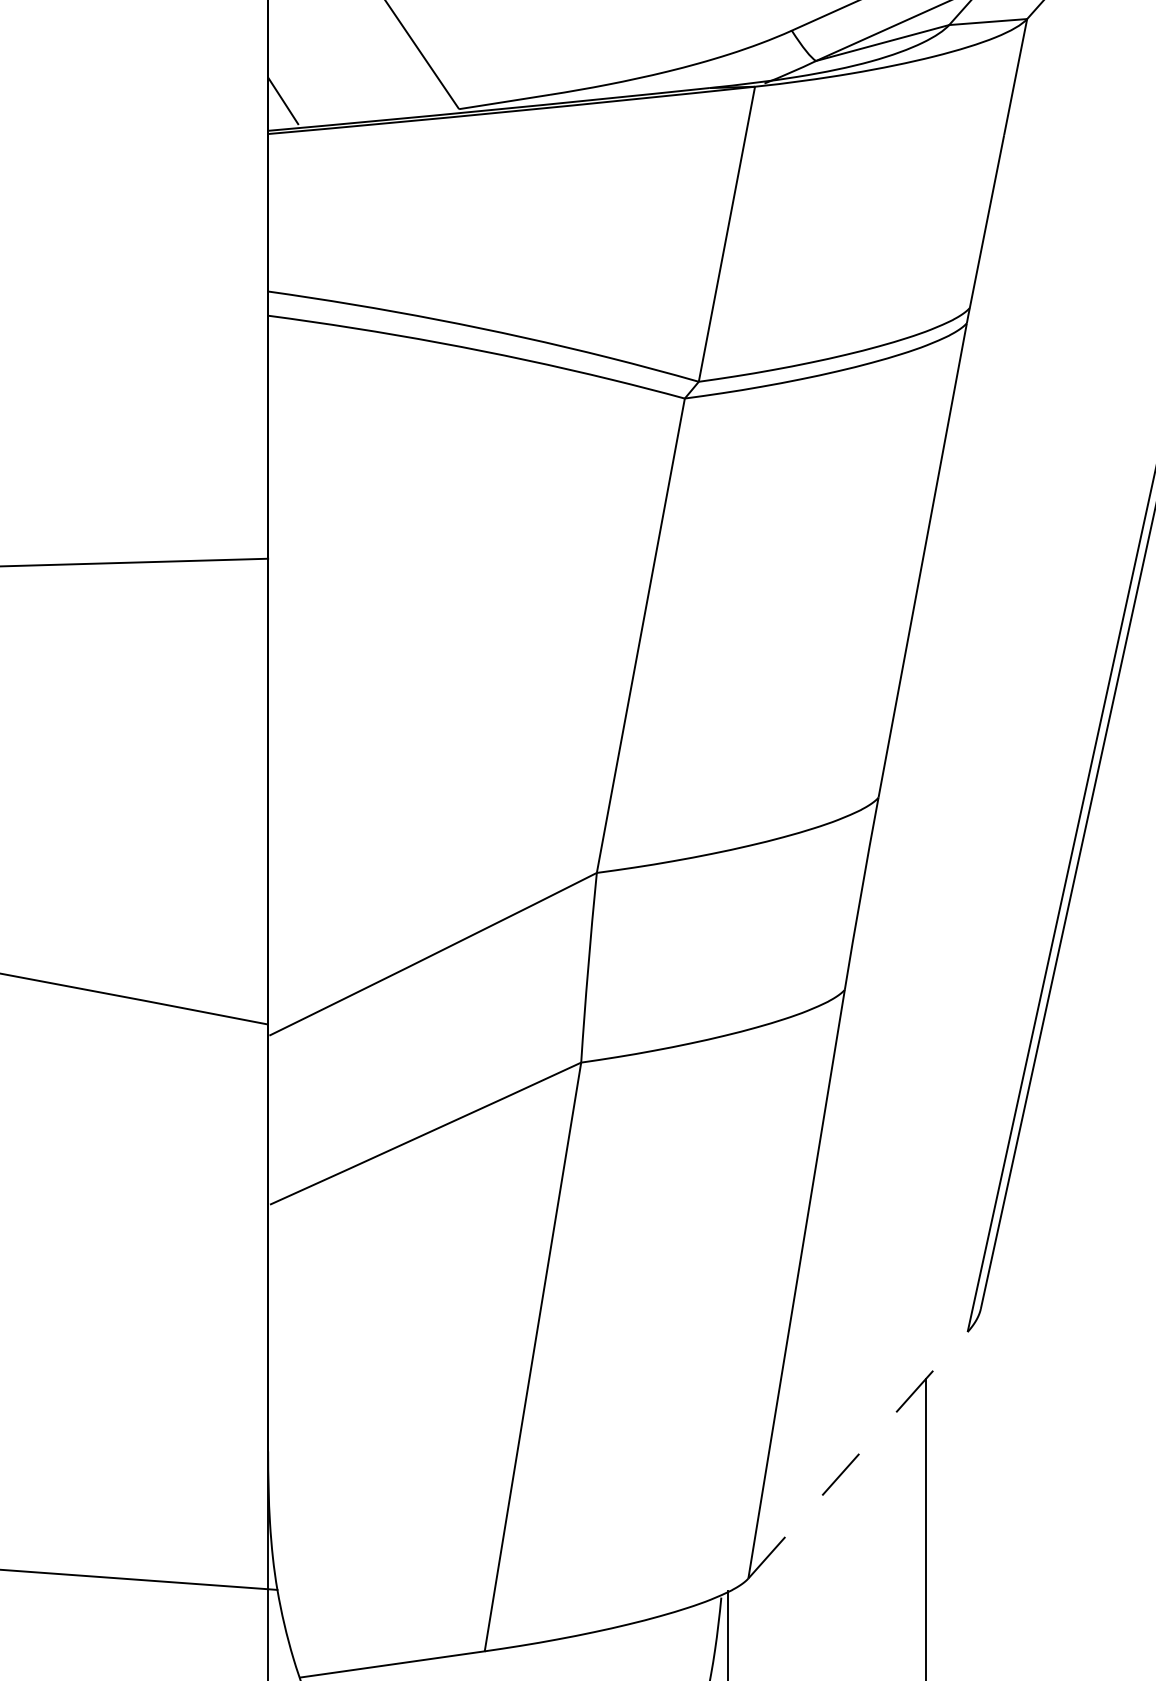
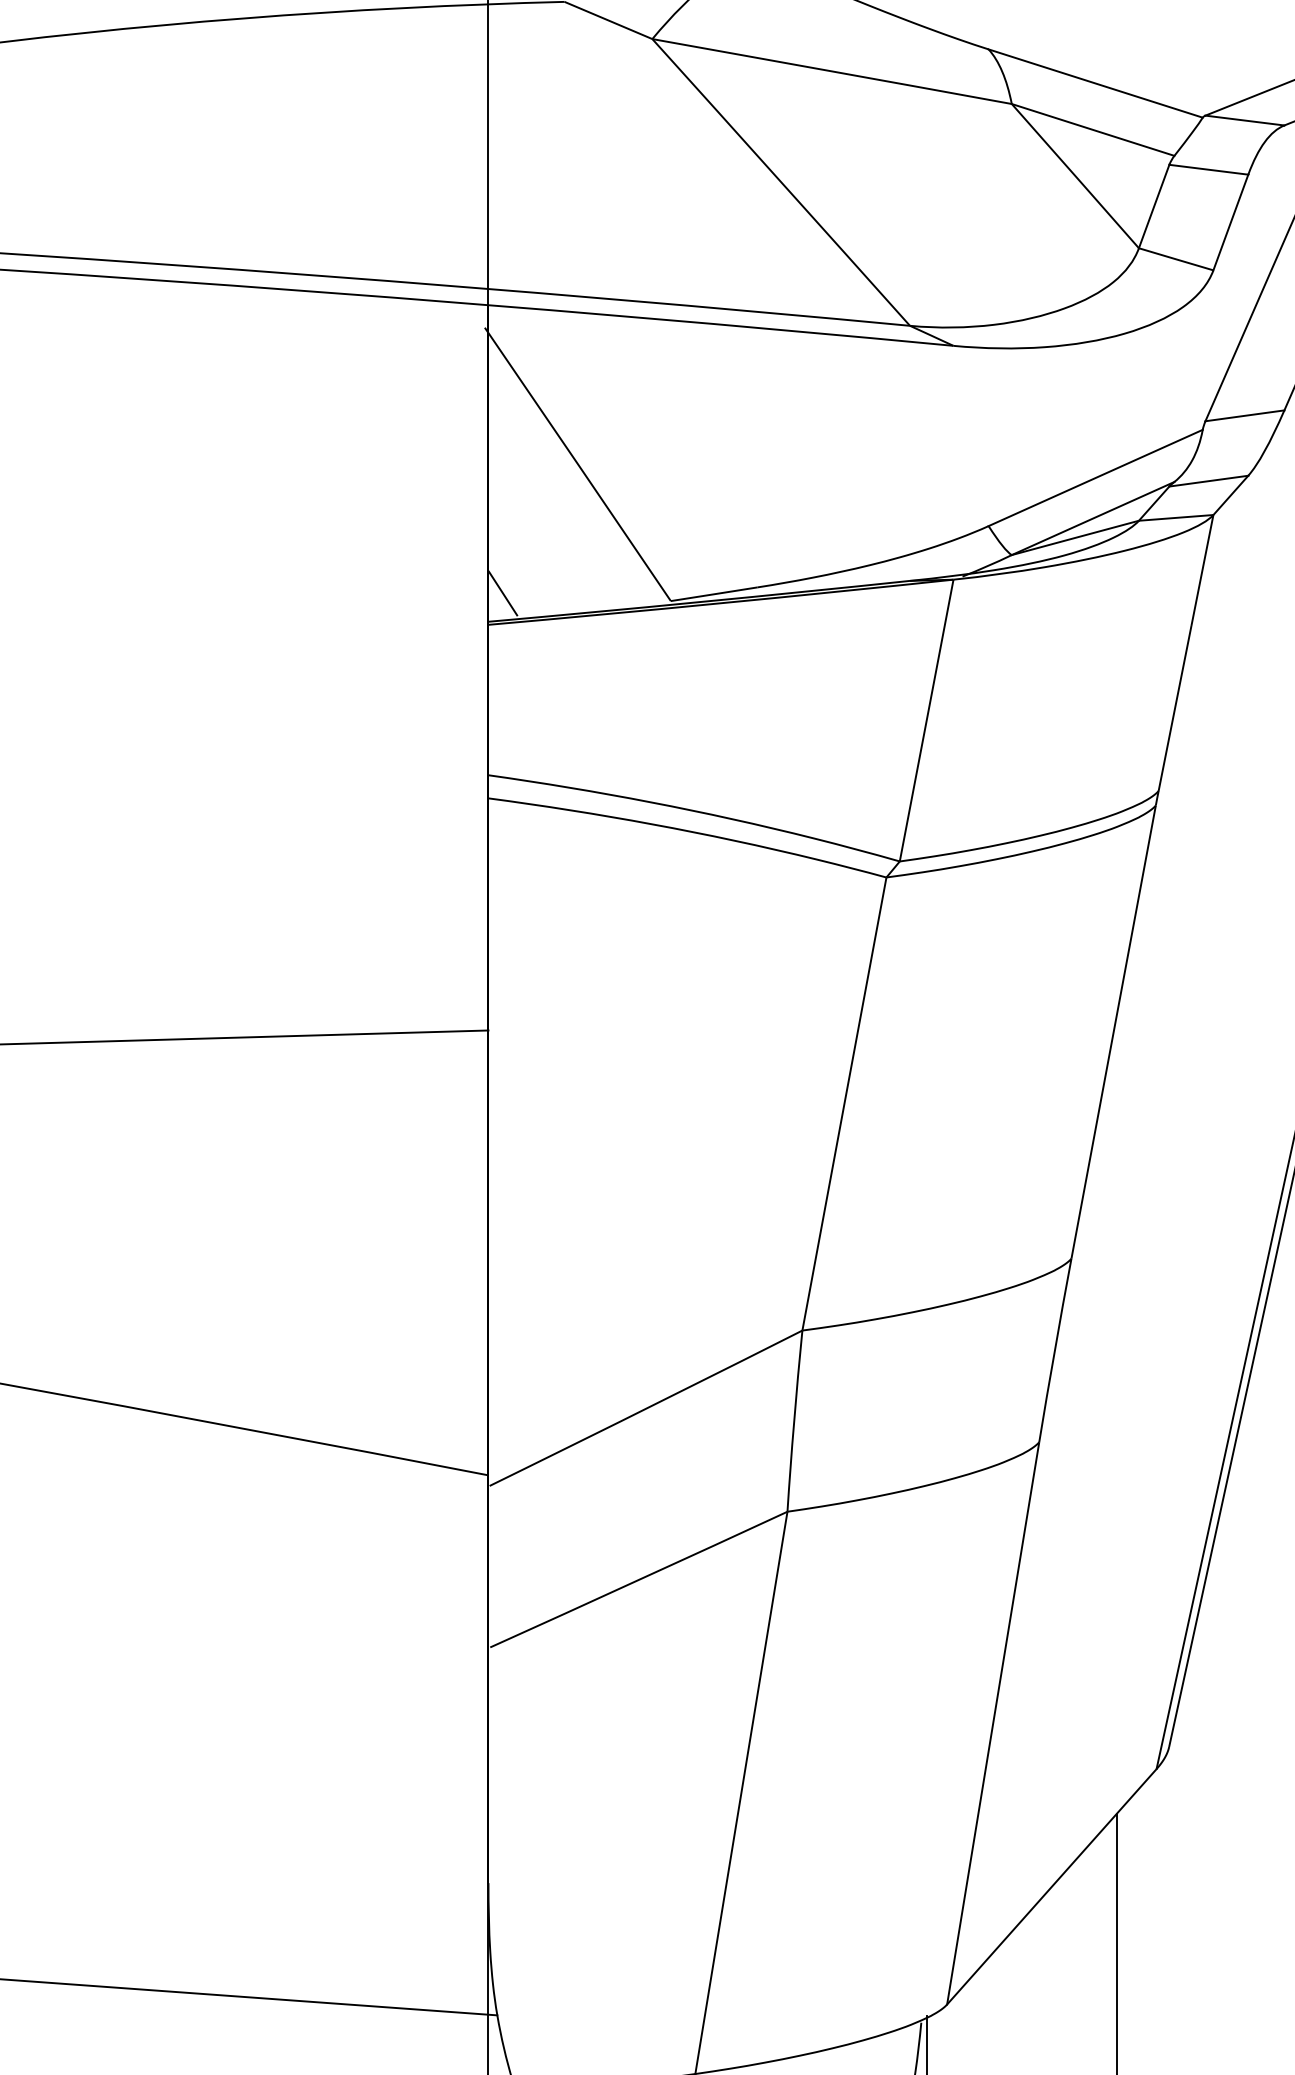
line: (857, 1454) -> (1051, 1886), dashed -> solid

